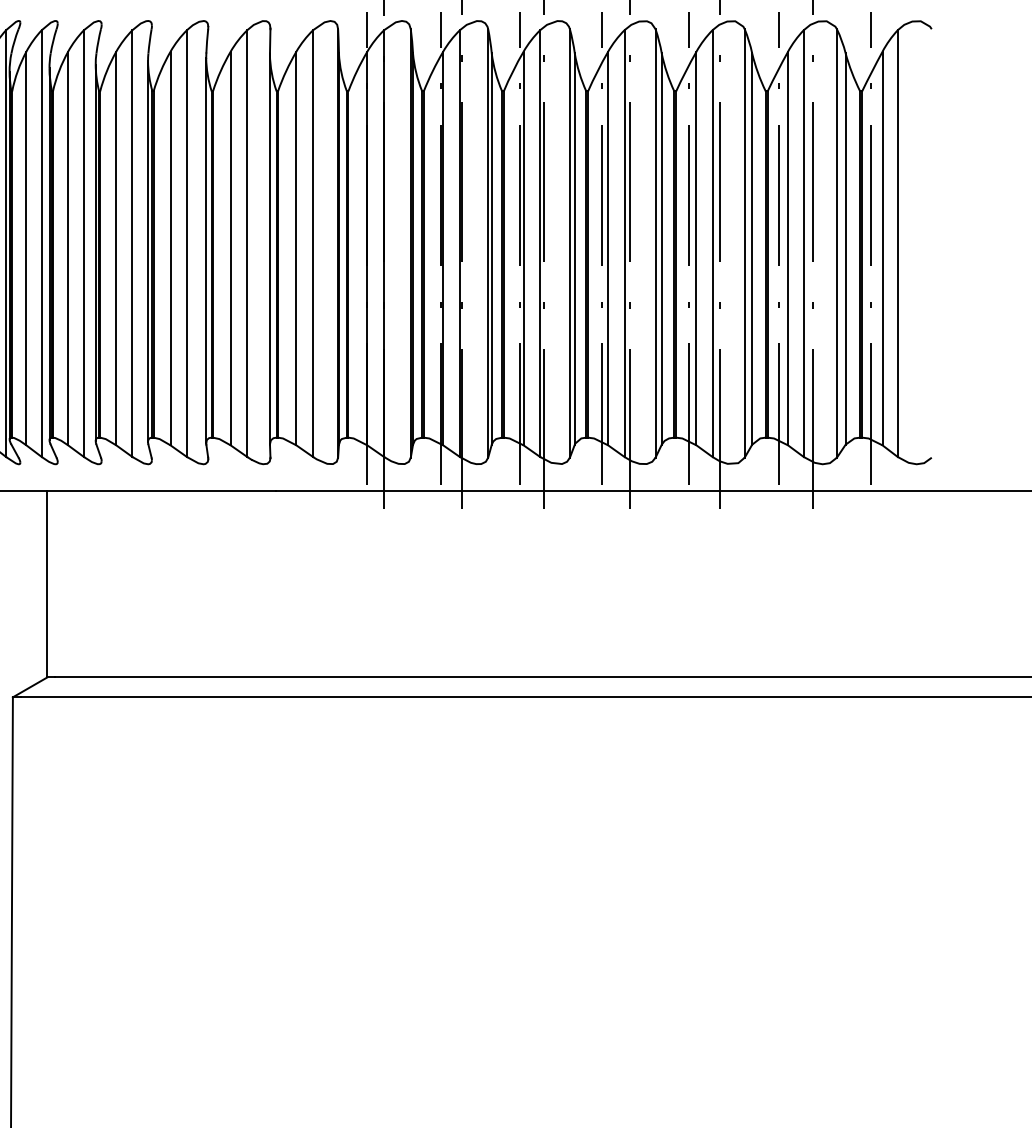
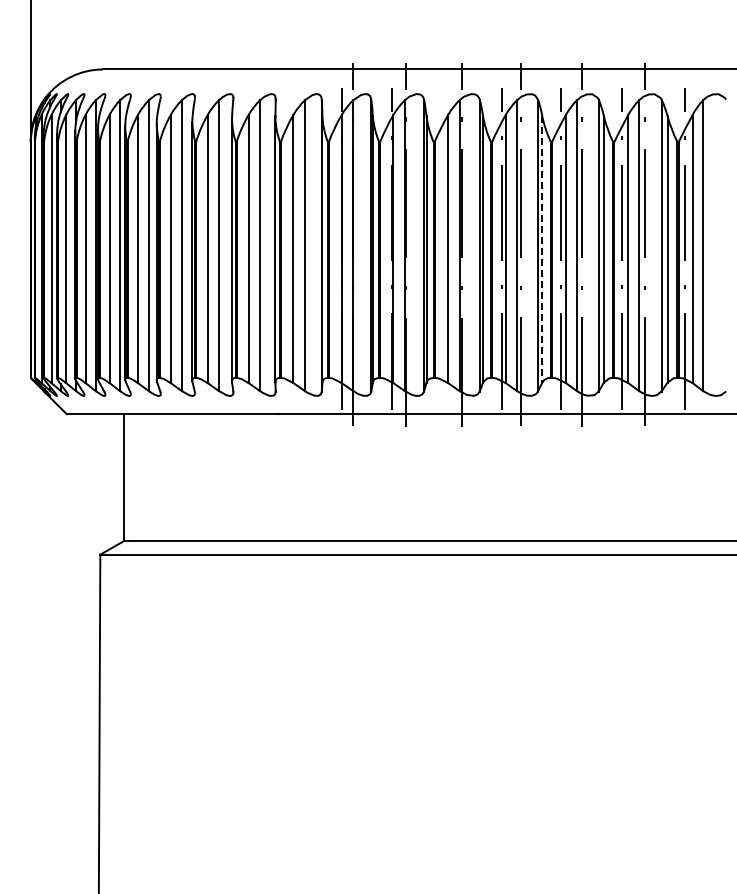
line: (519, 247) -> (445, 248), removed
line: (662, 249) -> (542, 249), solid -> dashed

